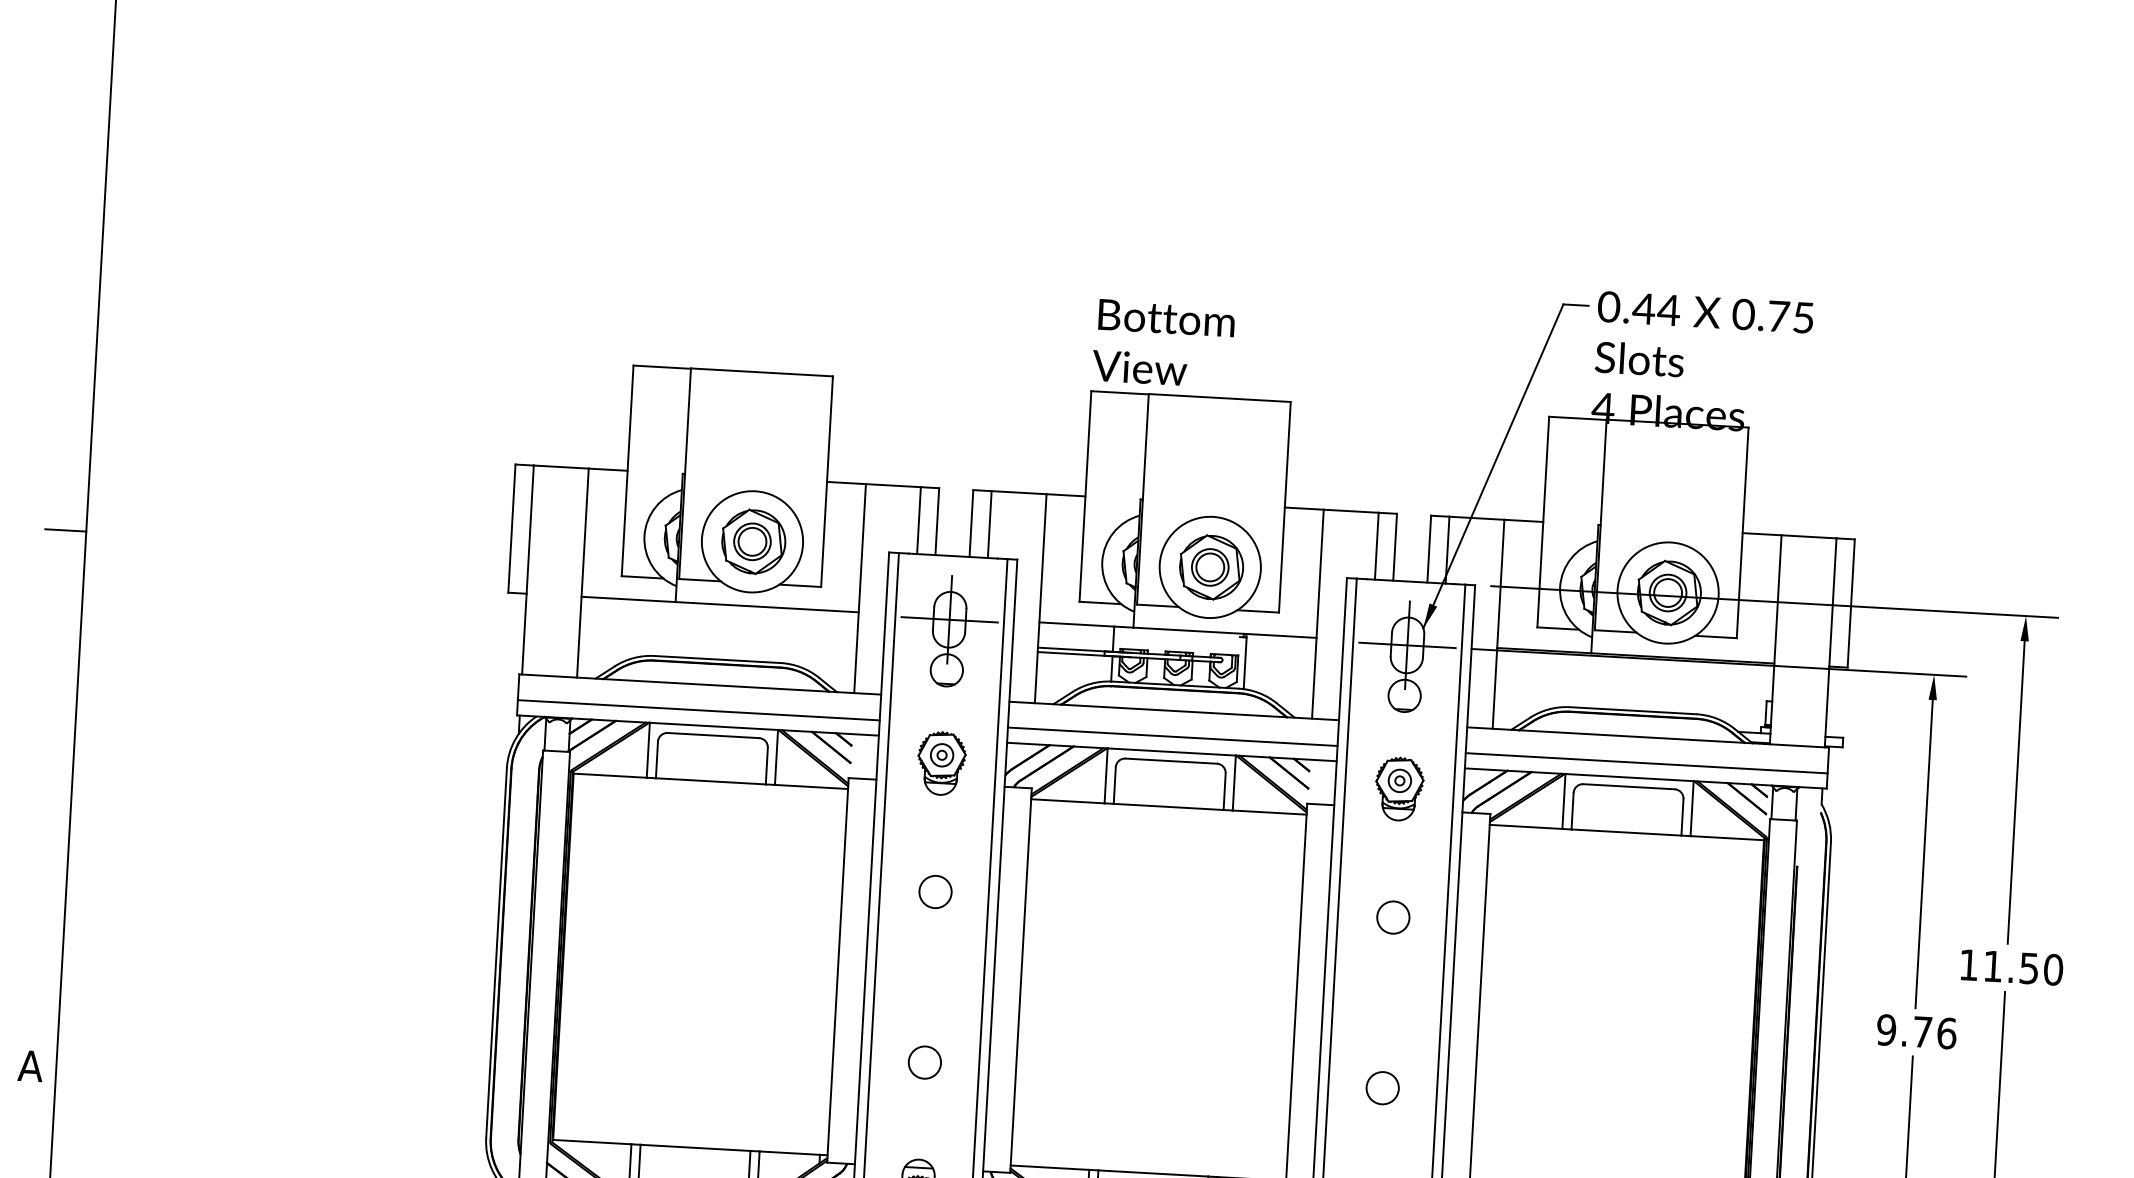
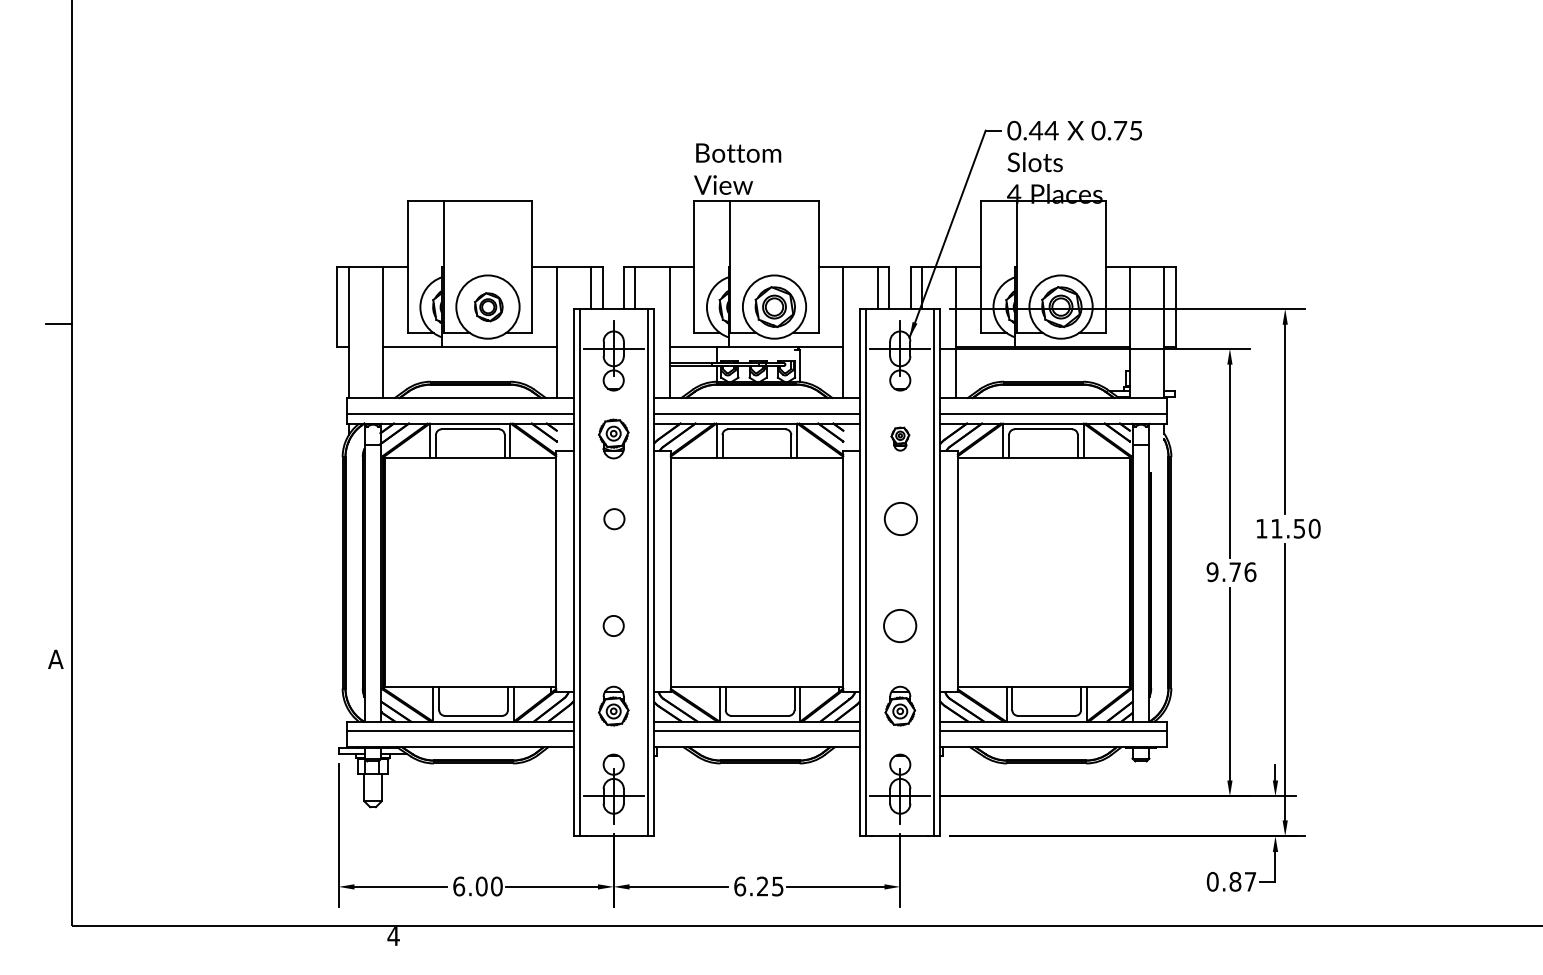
part: (753, 542) -> (488, 307), size x0.7
part: (1399, 788) -> (900, 438), size x0.6
circle: (1392, 918) -> (900, 519), size x1.6
circle: (1383, 1087) -> (900, 625), size x1.6

